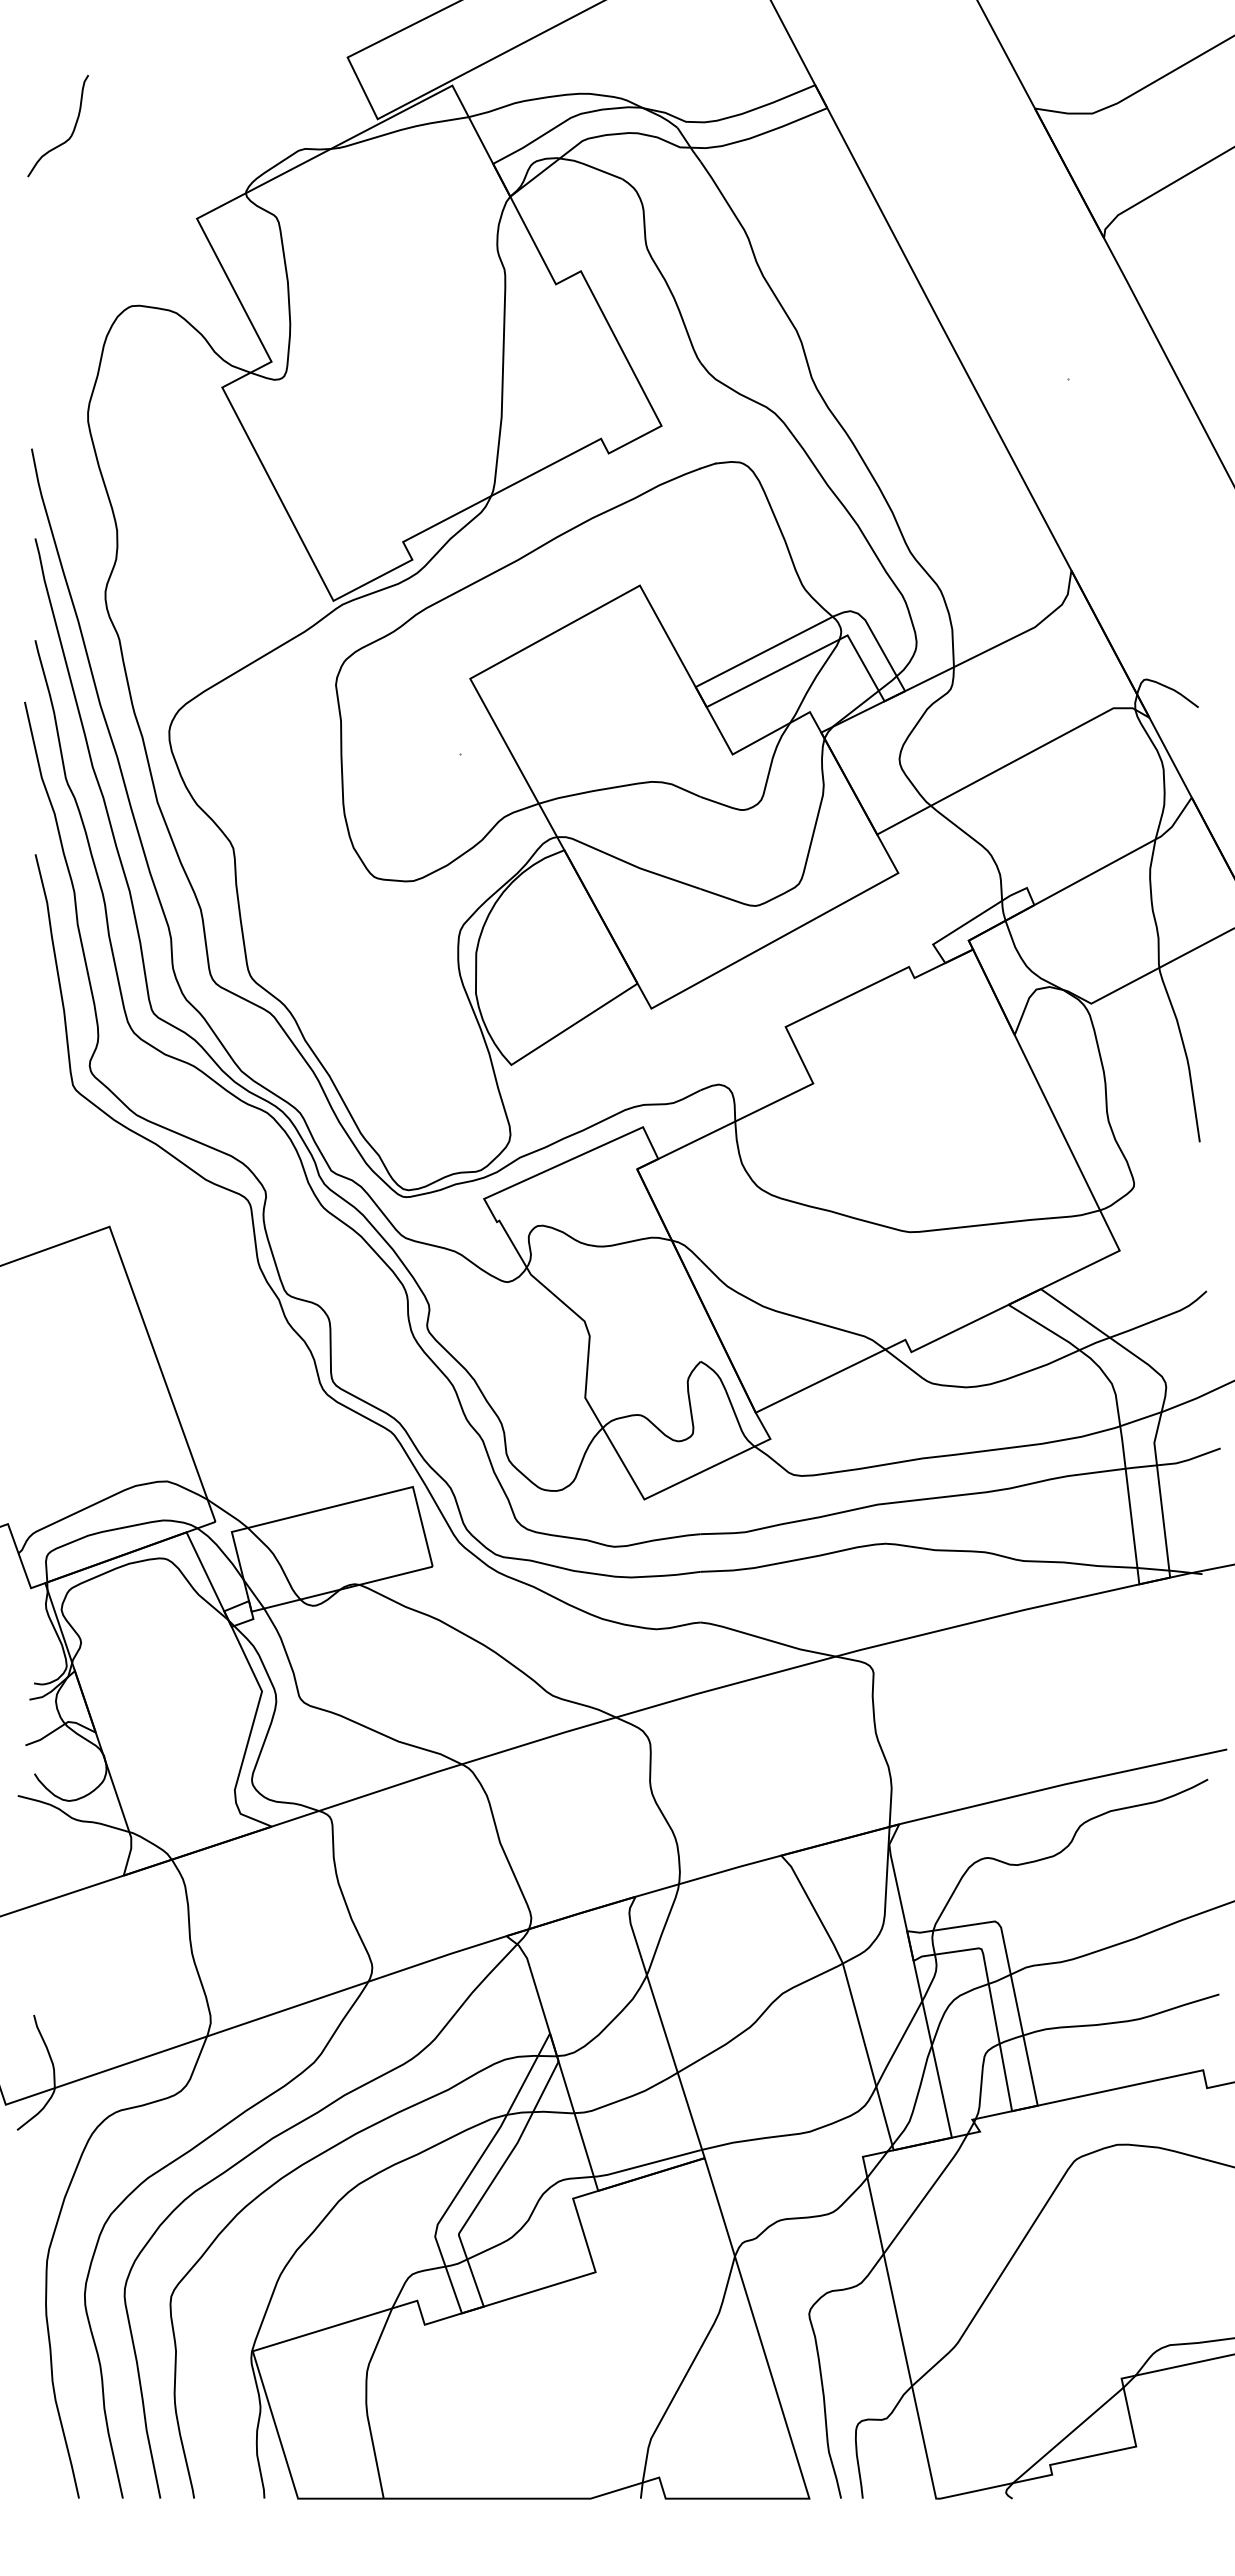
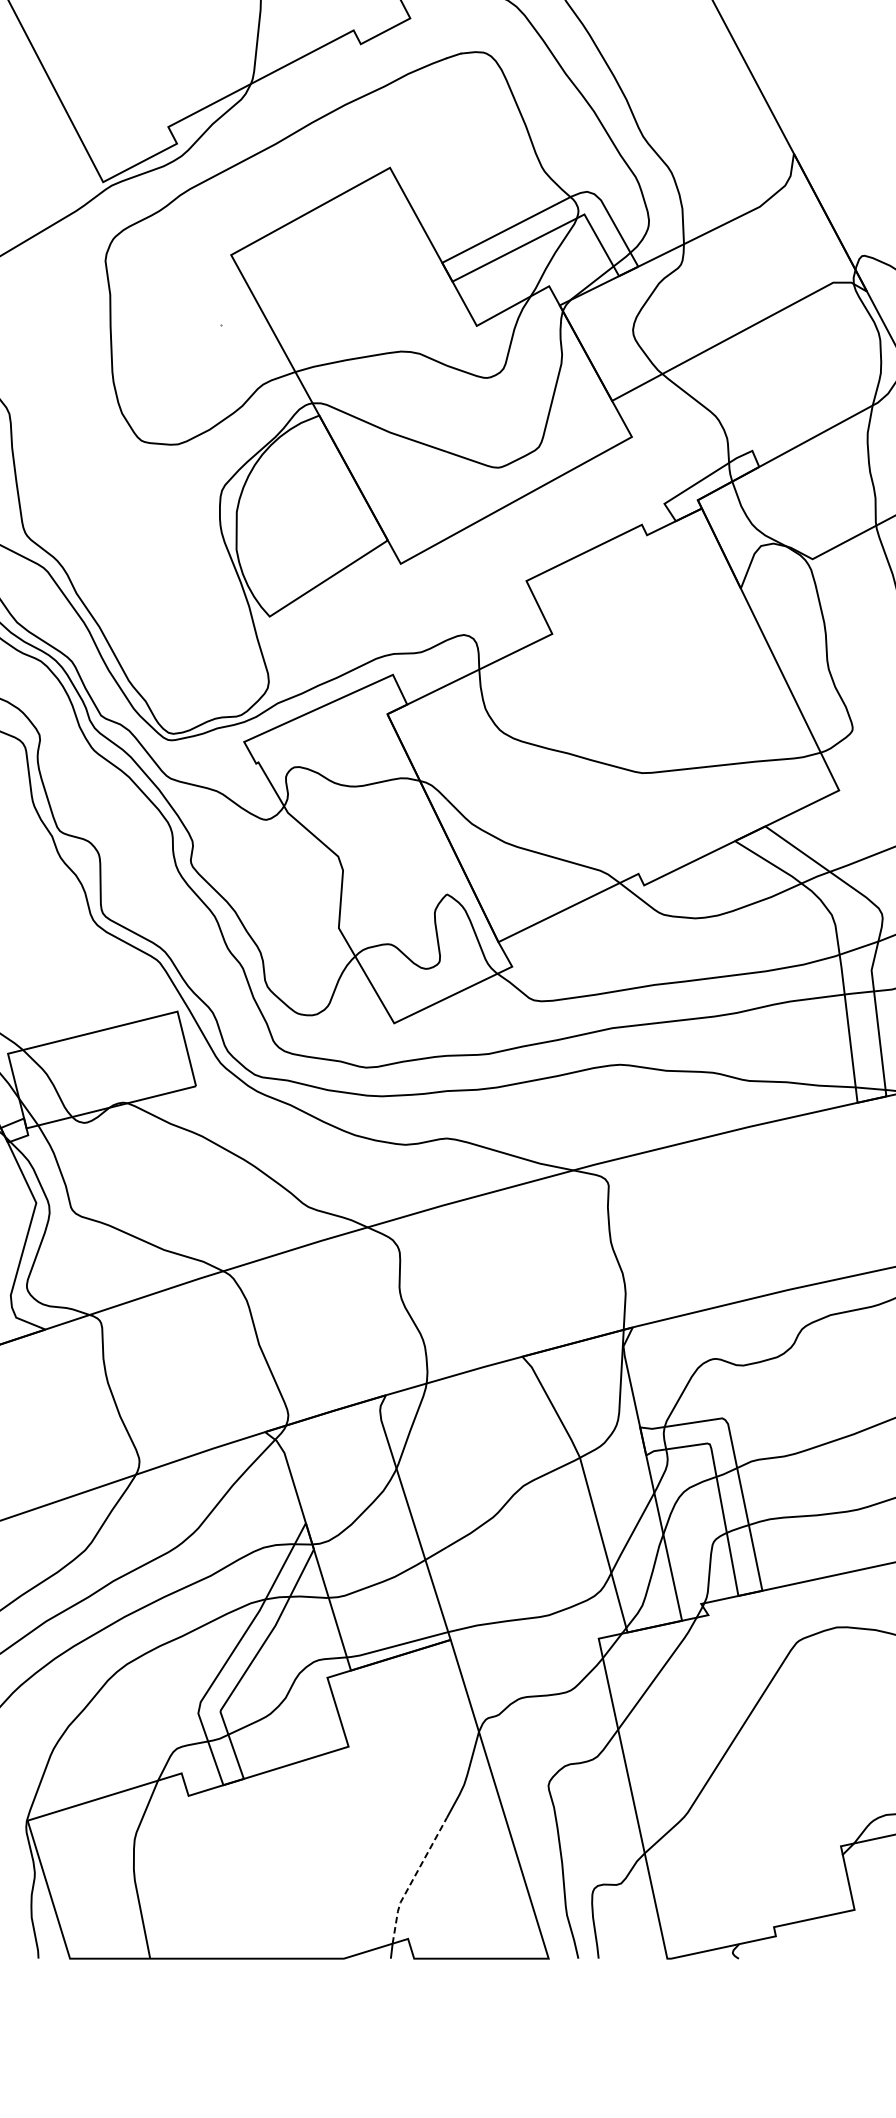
line: (664, 2414) -> (413, 1879), solid -> dashed
line: (1067, 2435) -> (790, 1899), removed

